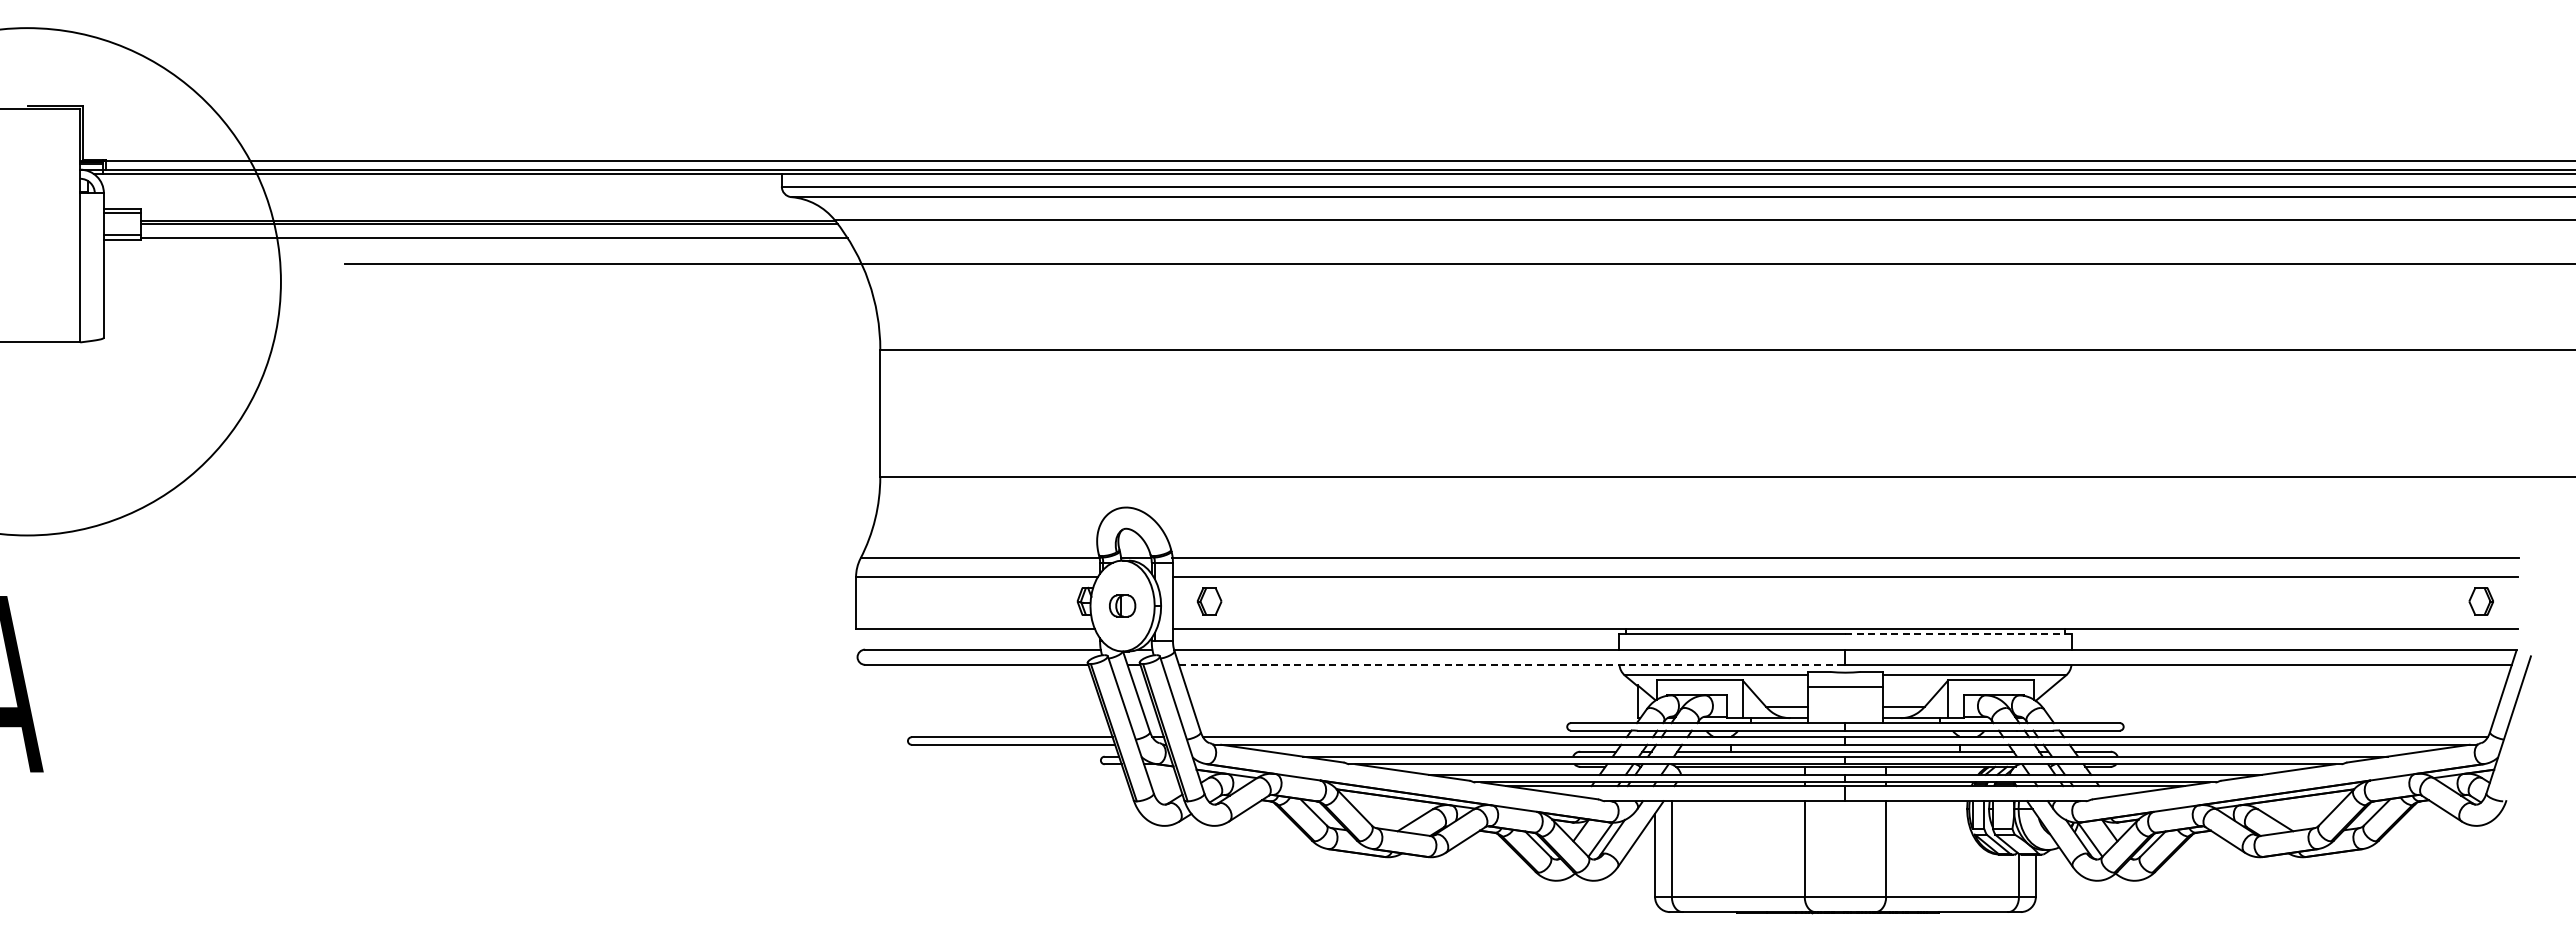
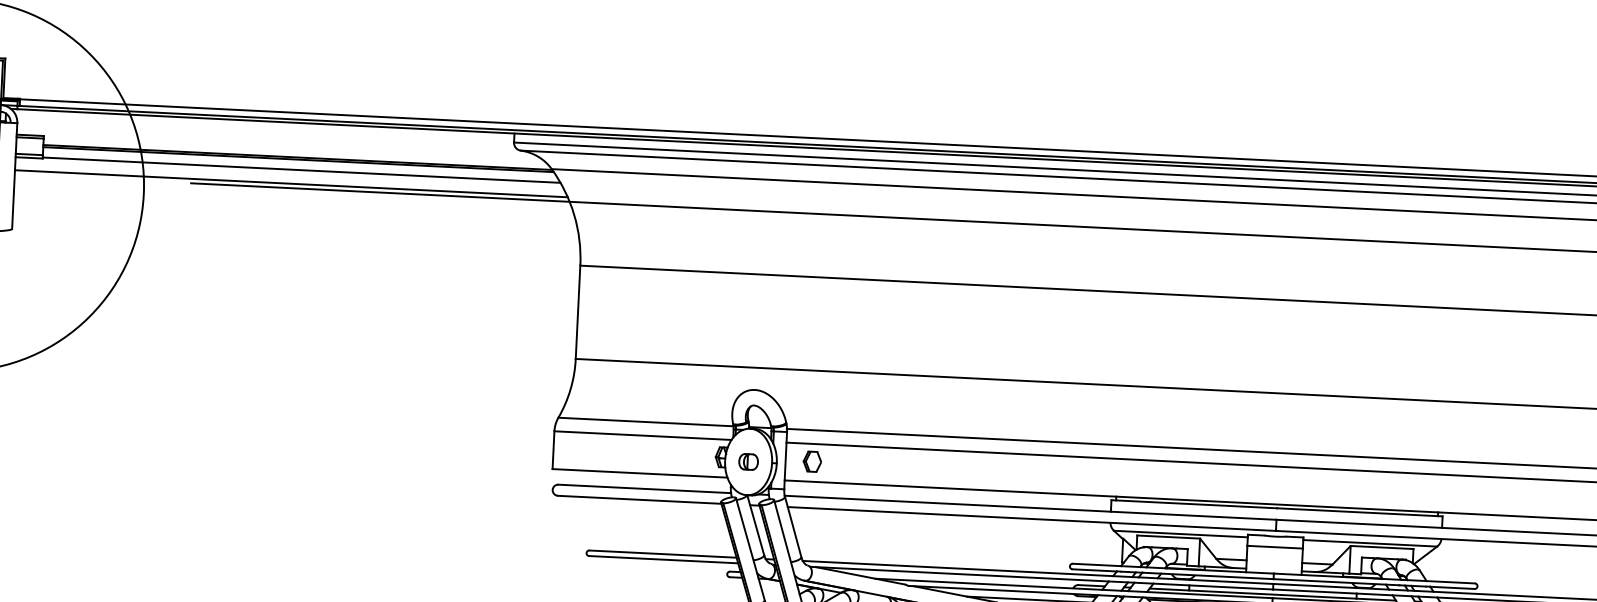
line: (480, 257) -> (290, 183), added
line: (1957, 633) -> (1359, 511), dashed -> solid
line: (1512, 664) -> (1032, 518), dashed -> solid

